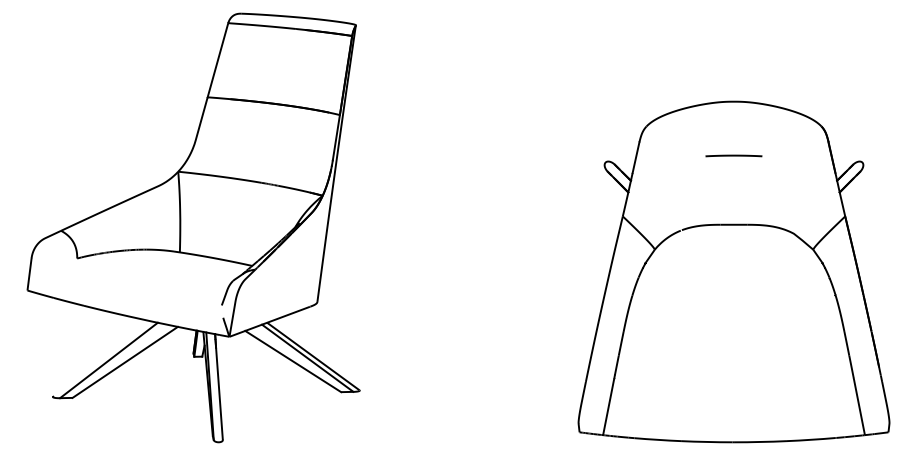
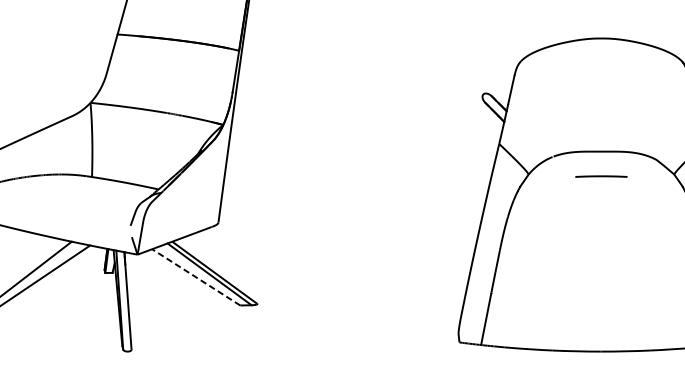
line: (733, 155) -> (600, 176), moved
line: (293, 361) -> (196, 277), solid -> dashed

